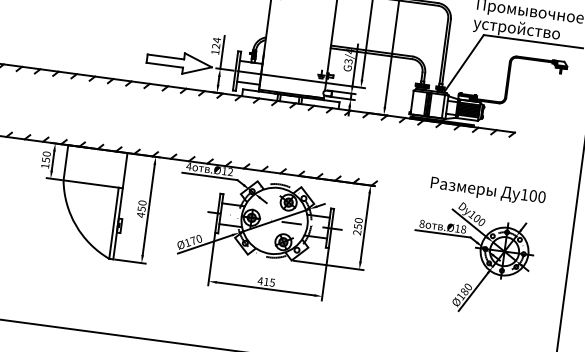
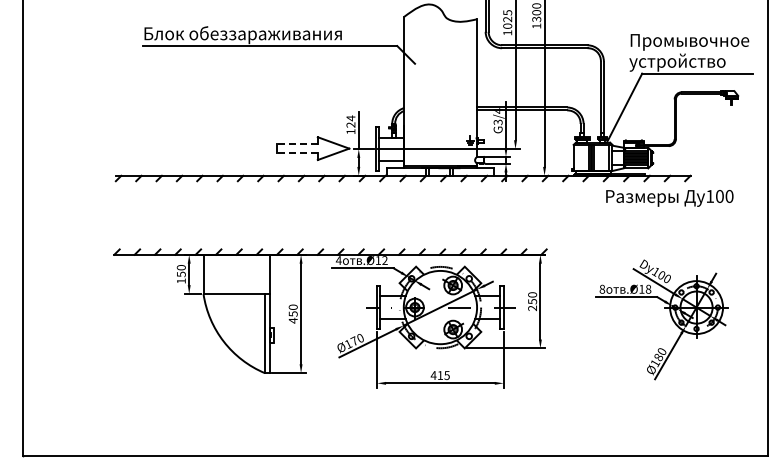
line: (165, 57) -> (297, 144), solid -> dashed
line: (164, 65) -> (297, 153), solid -> dashed
text: (487, 191) -> (669, 198), moved

